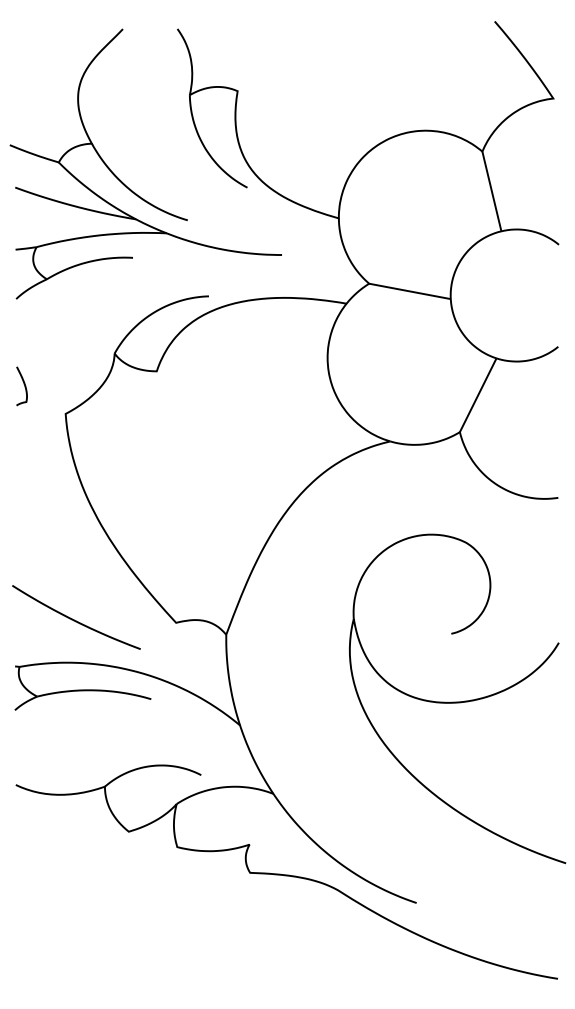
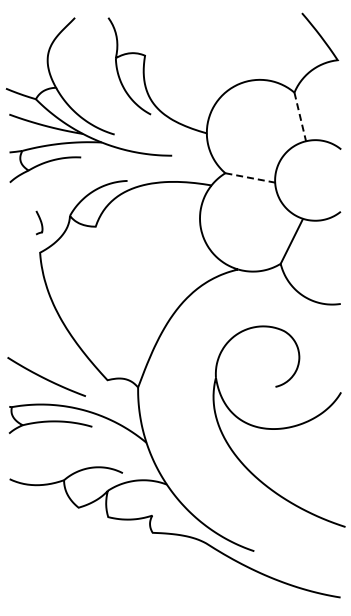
line: (492, 192) -> (300, 117), solid -> dashed
line: (410, 292) -> (250, 178), solid -> dashed
curve: (23, 385) -> (40, 222), moved

